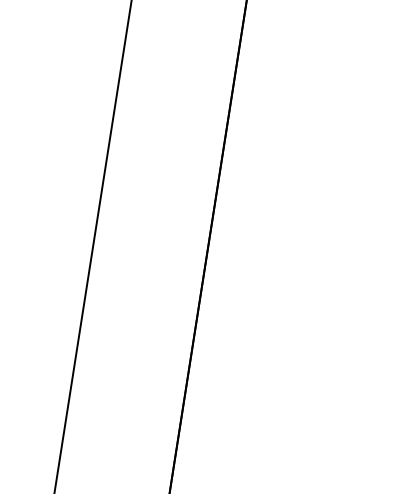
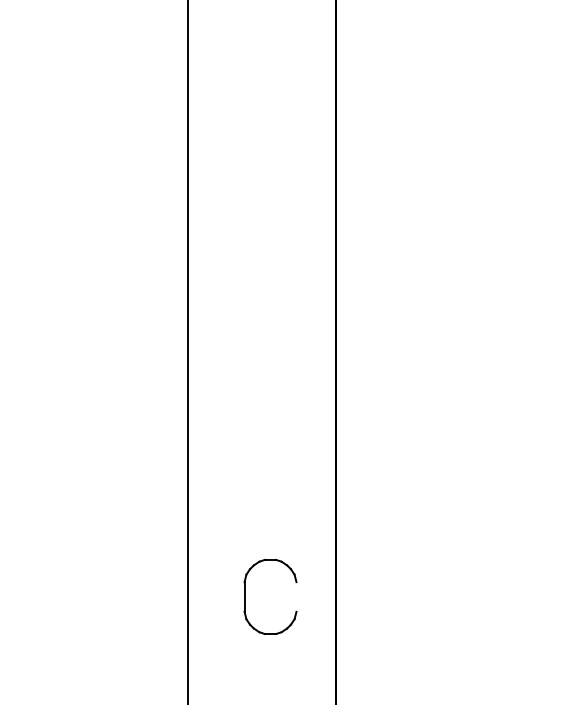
part: (117, 377) -> (245, 596), added

